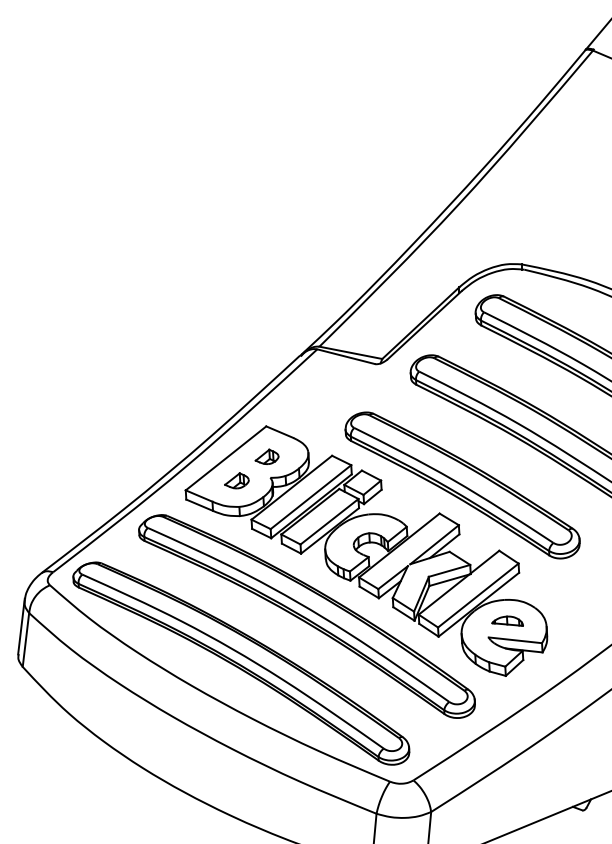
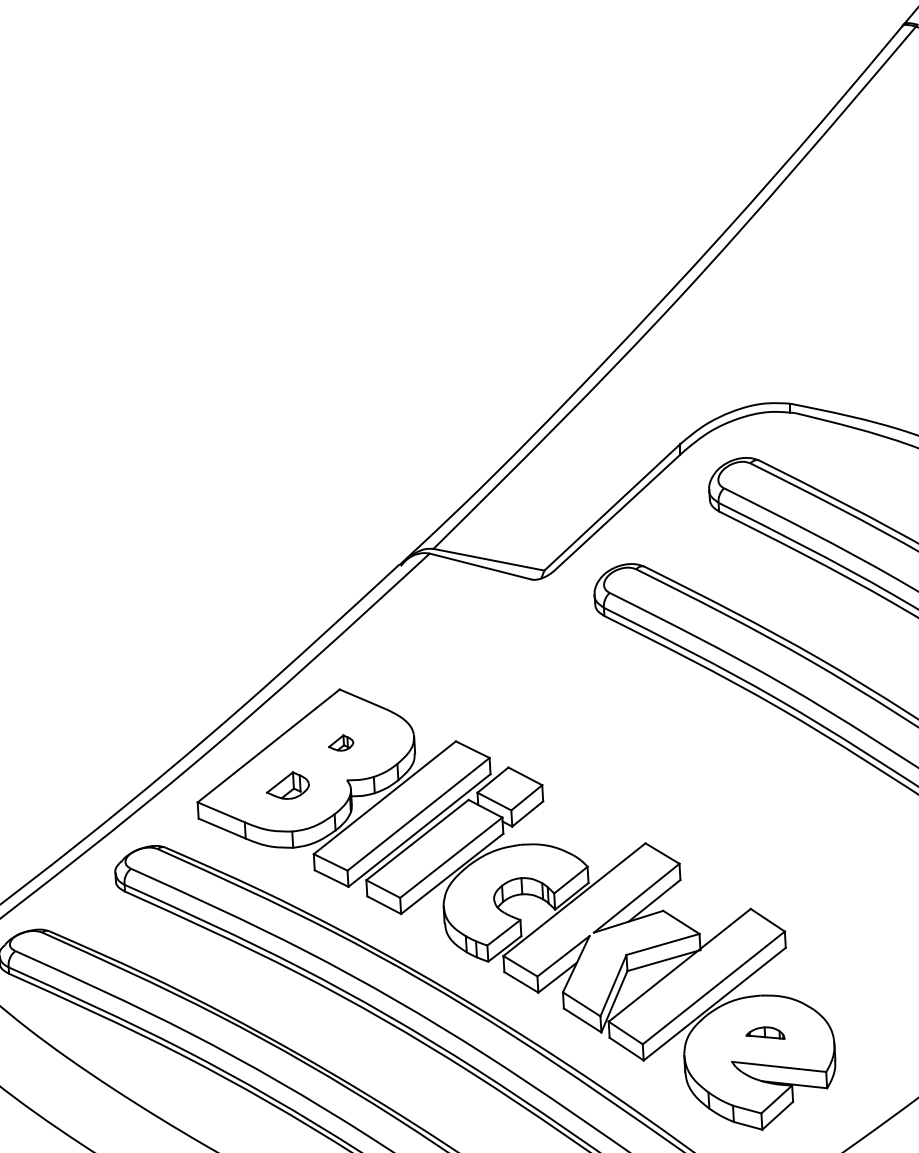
part: (266, 456) -> (340, 742), size x0.6
part: (462, 485) -> (685, 793), removed
part: (507, 620) -> (765, 1031), size x0.7

